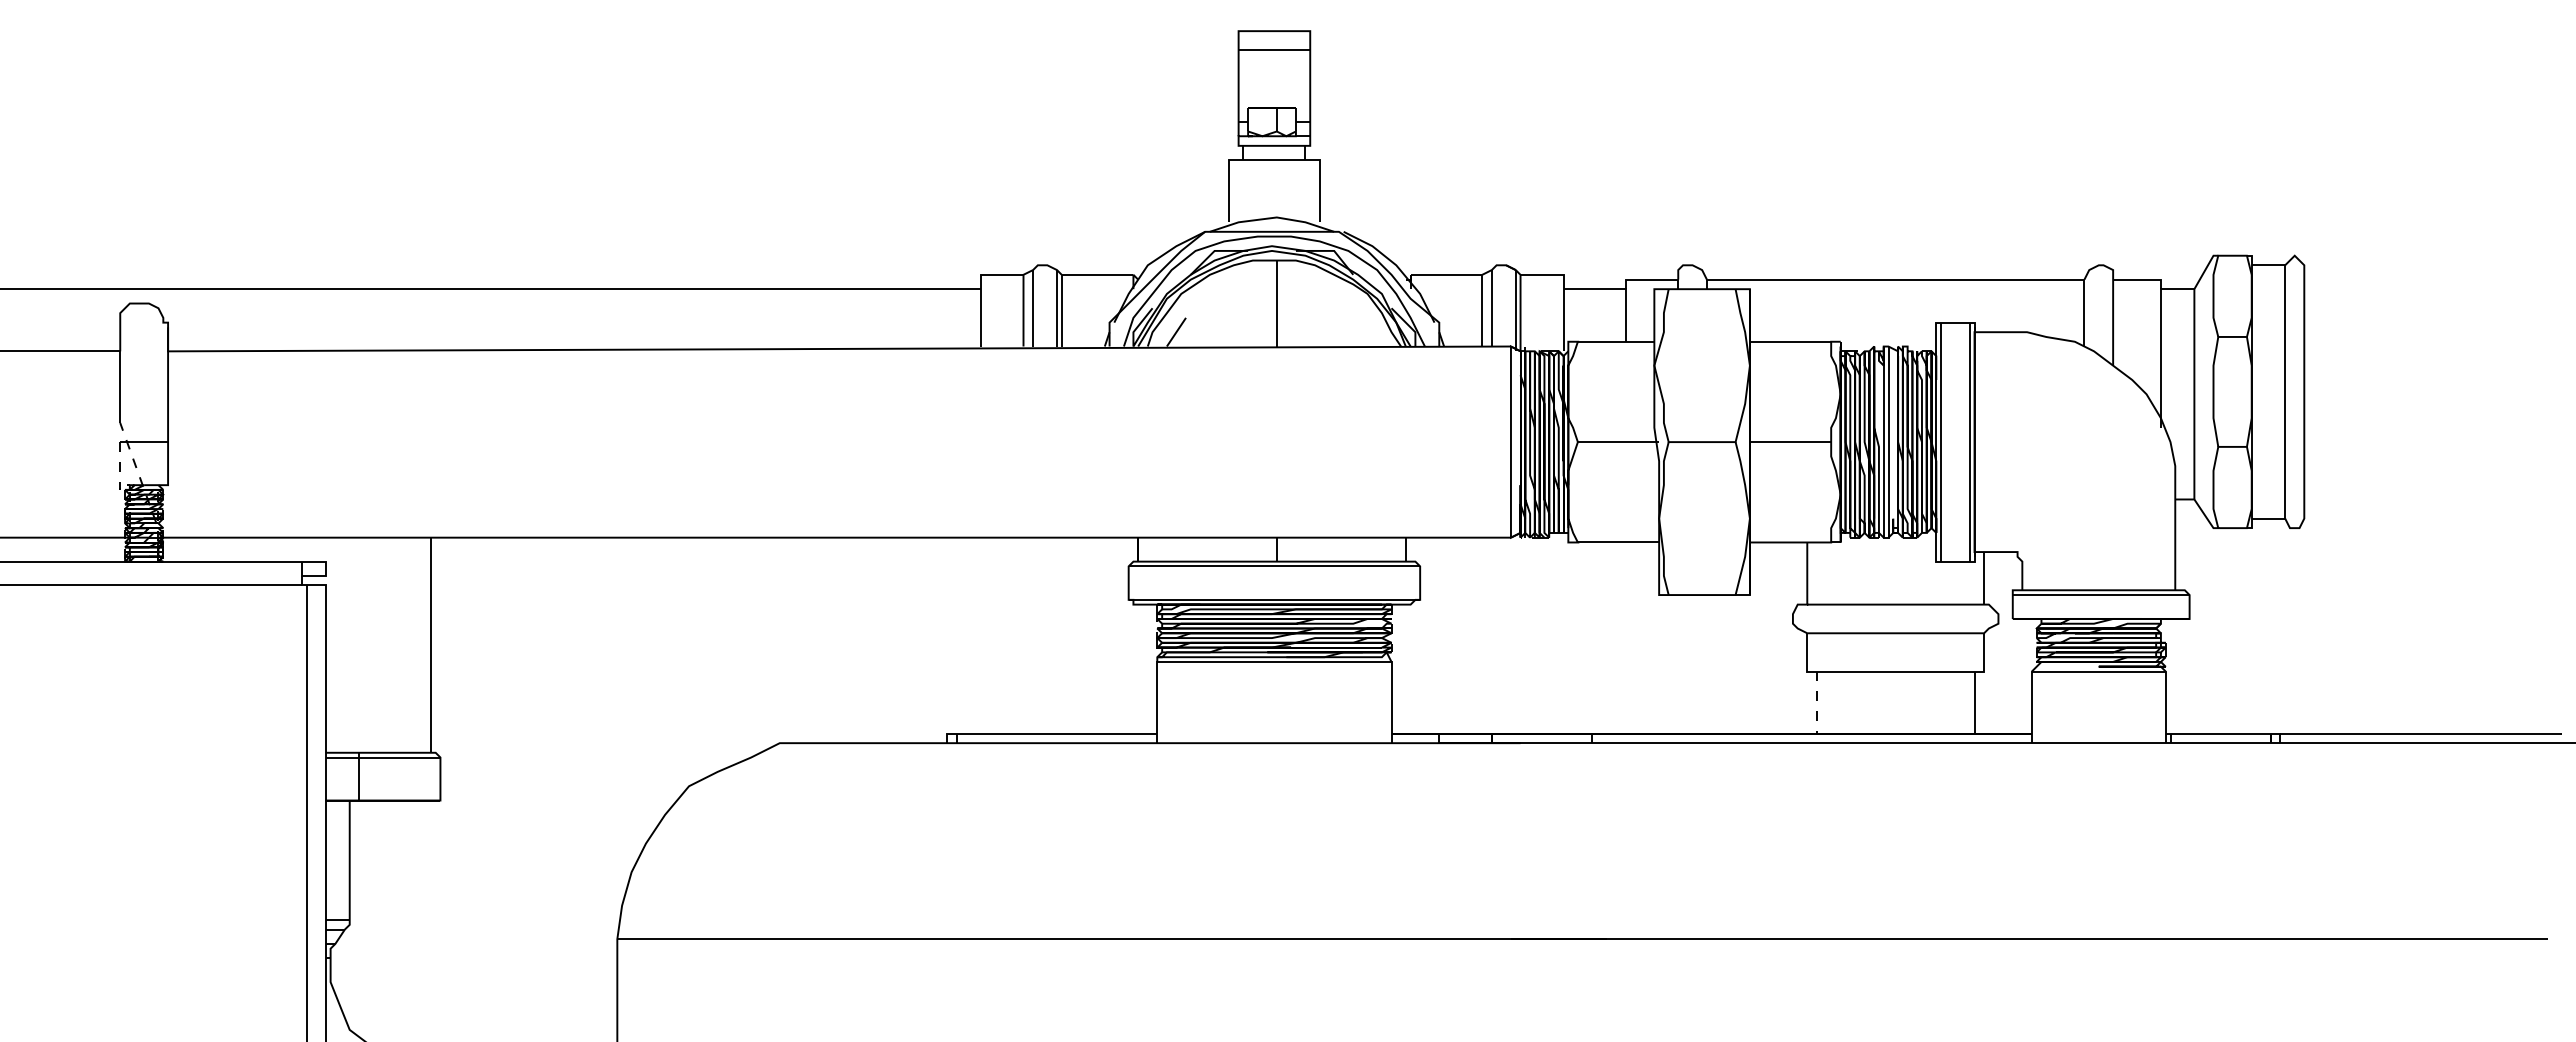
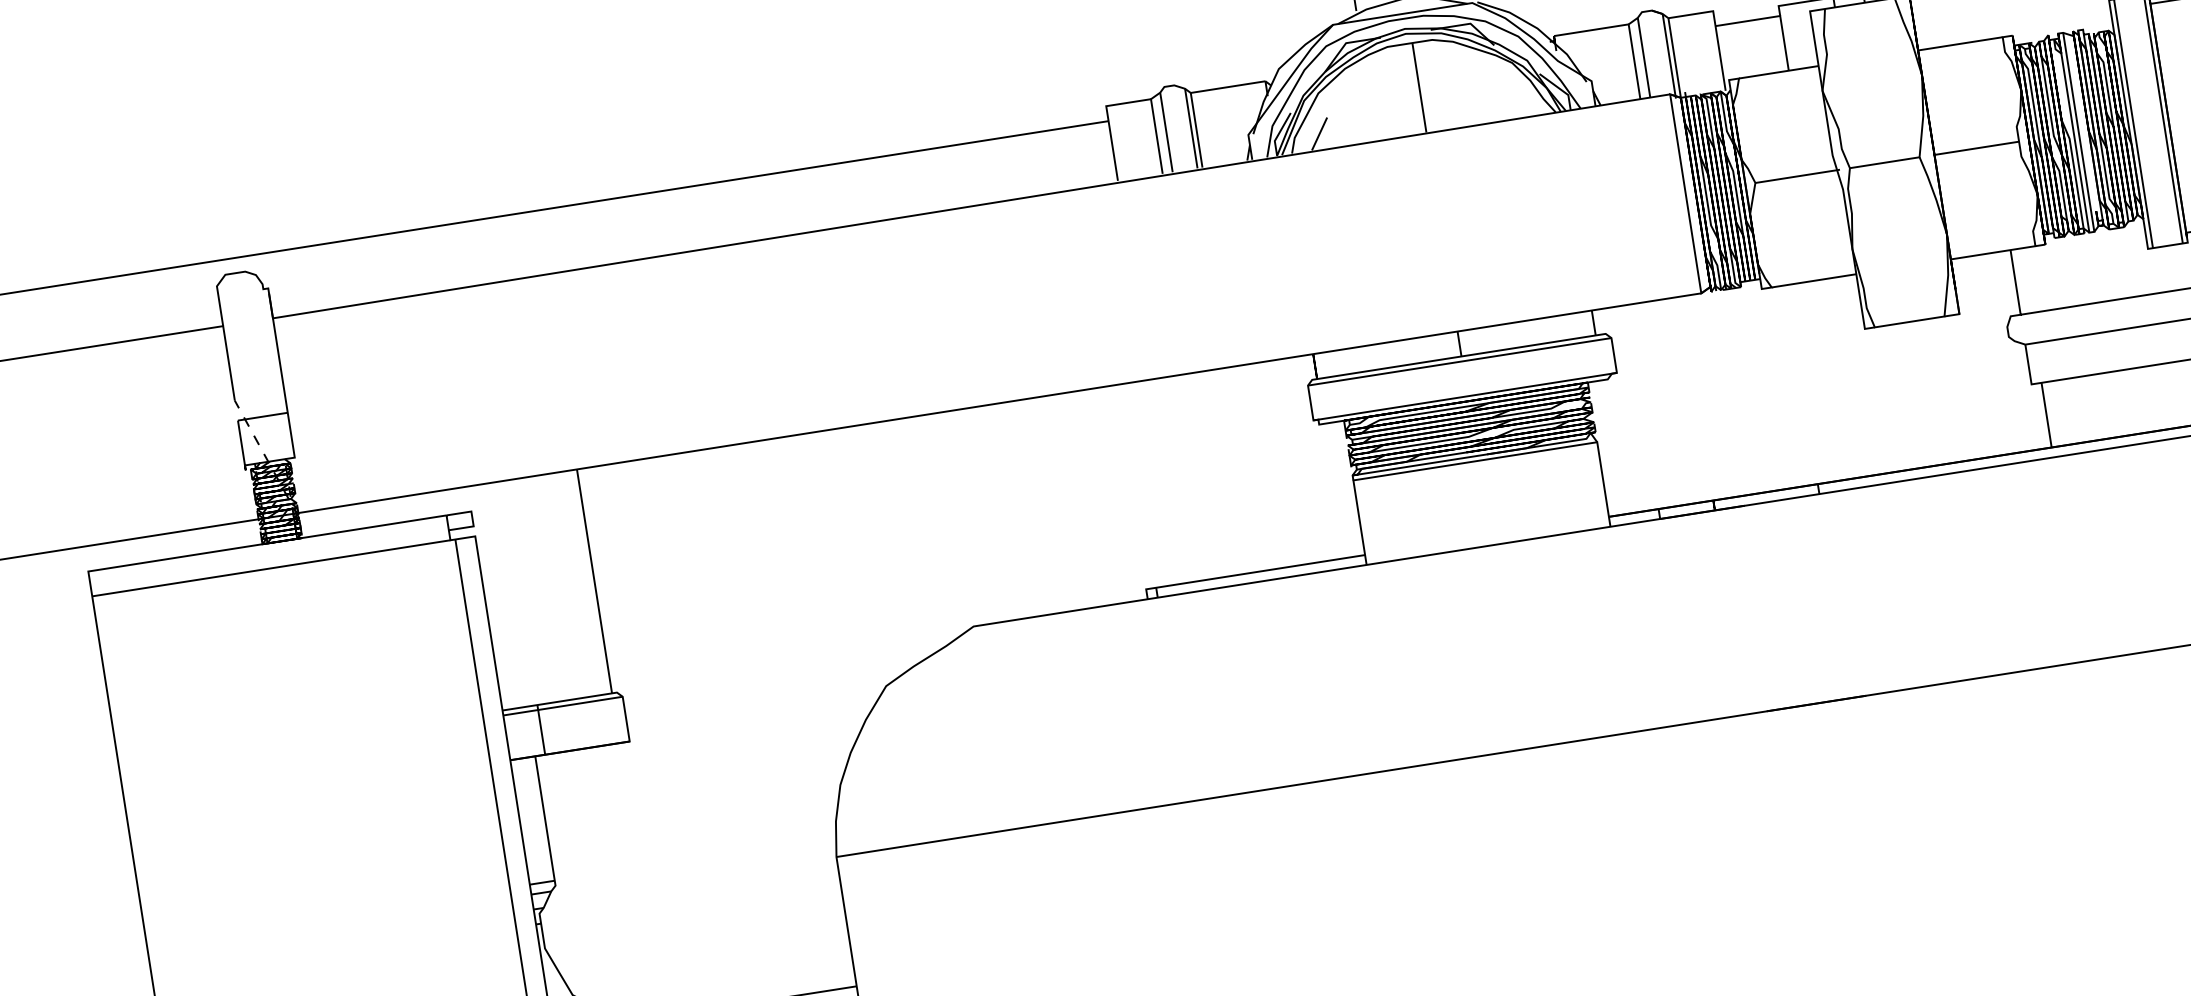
line: (120, 474) -> (243, 454), dashed -> solid
line: (1816, 703) -> (2046, 416), dashed -> solid

